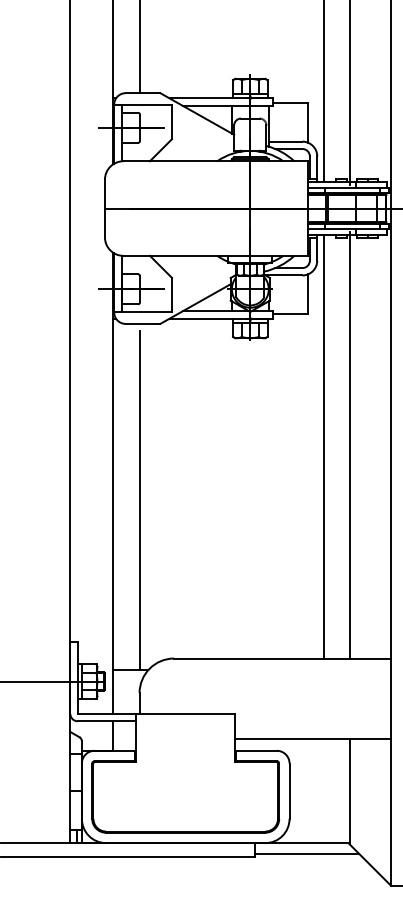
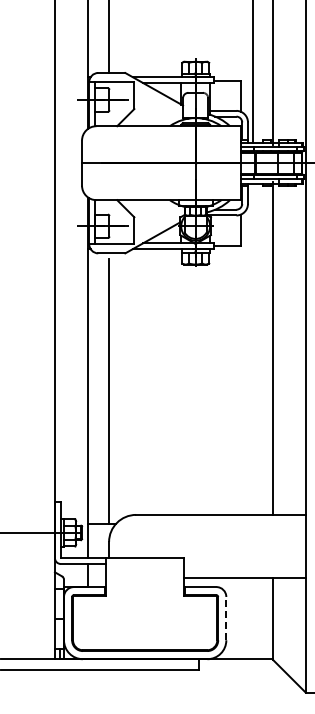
line: (324, 445) -> (253, 348), removed
line: (289, 791) -> (226, 618), solid -> dashed
line: (306, 853) -> (239, 667), removed

